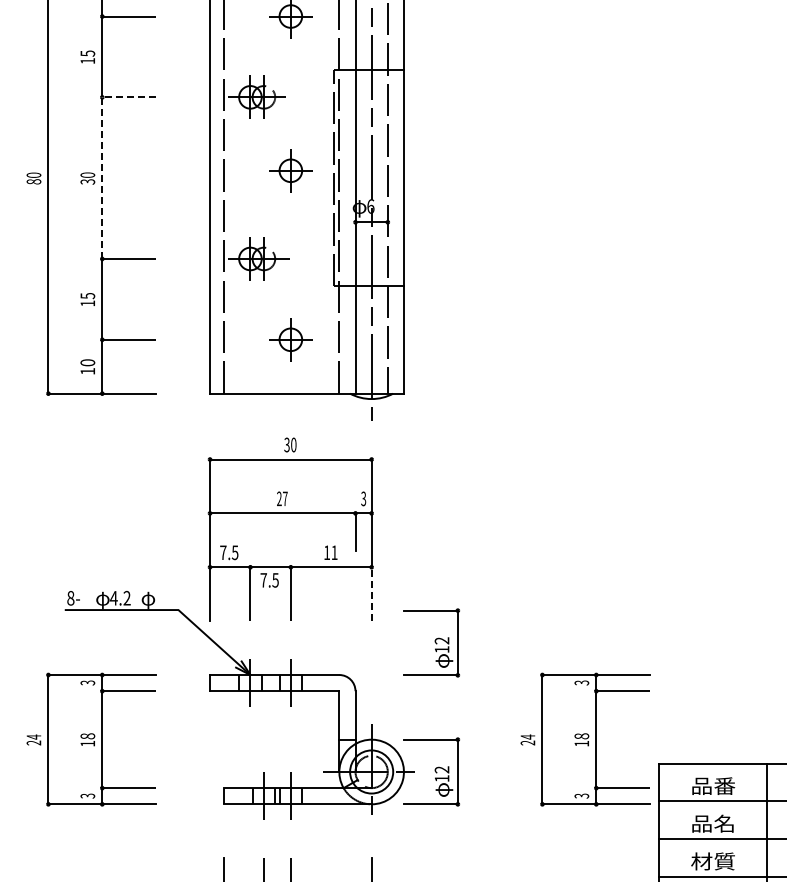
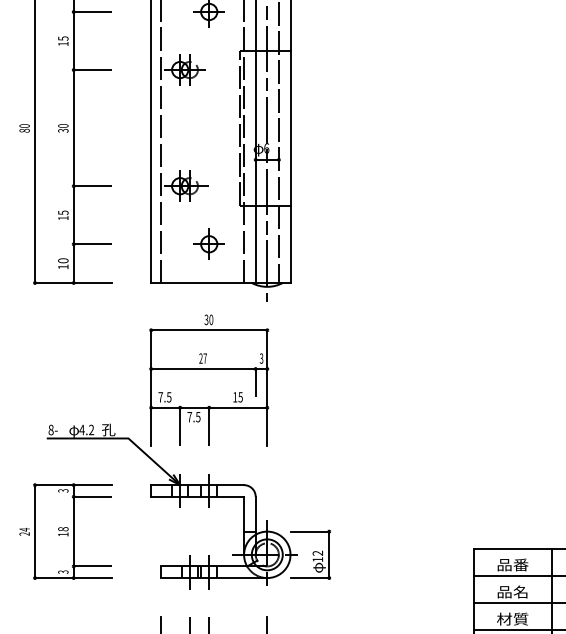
line: (102, 151) -> (73, 108), dashed -> solid
part: (290, 170) -> (208, 122), removed
text: (334, 552) -> (240, 397), 11 -> 15
line: (371, 594) -> (267, 427), dashed -> solid
text: (150, 598) -> (108, 430), φ -> 孔
part: (431, 642) -> (310, 461), removed
part: (585, 739) -> (420, 531), removed

